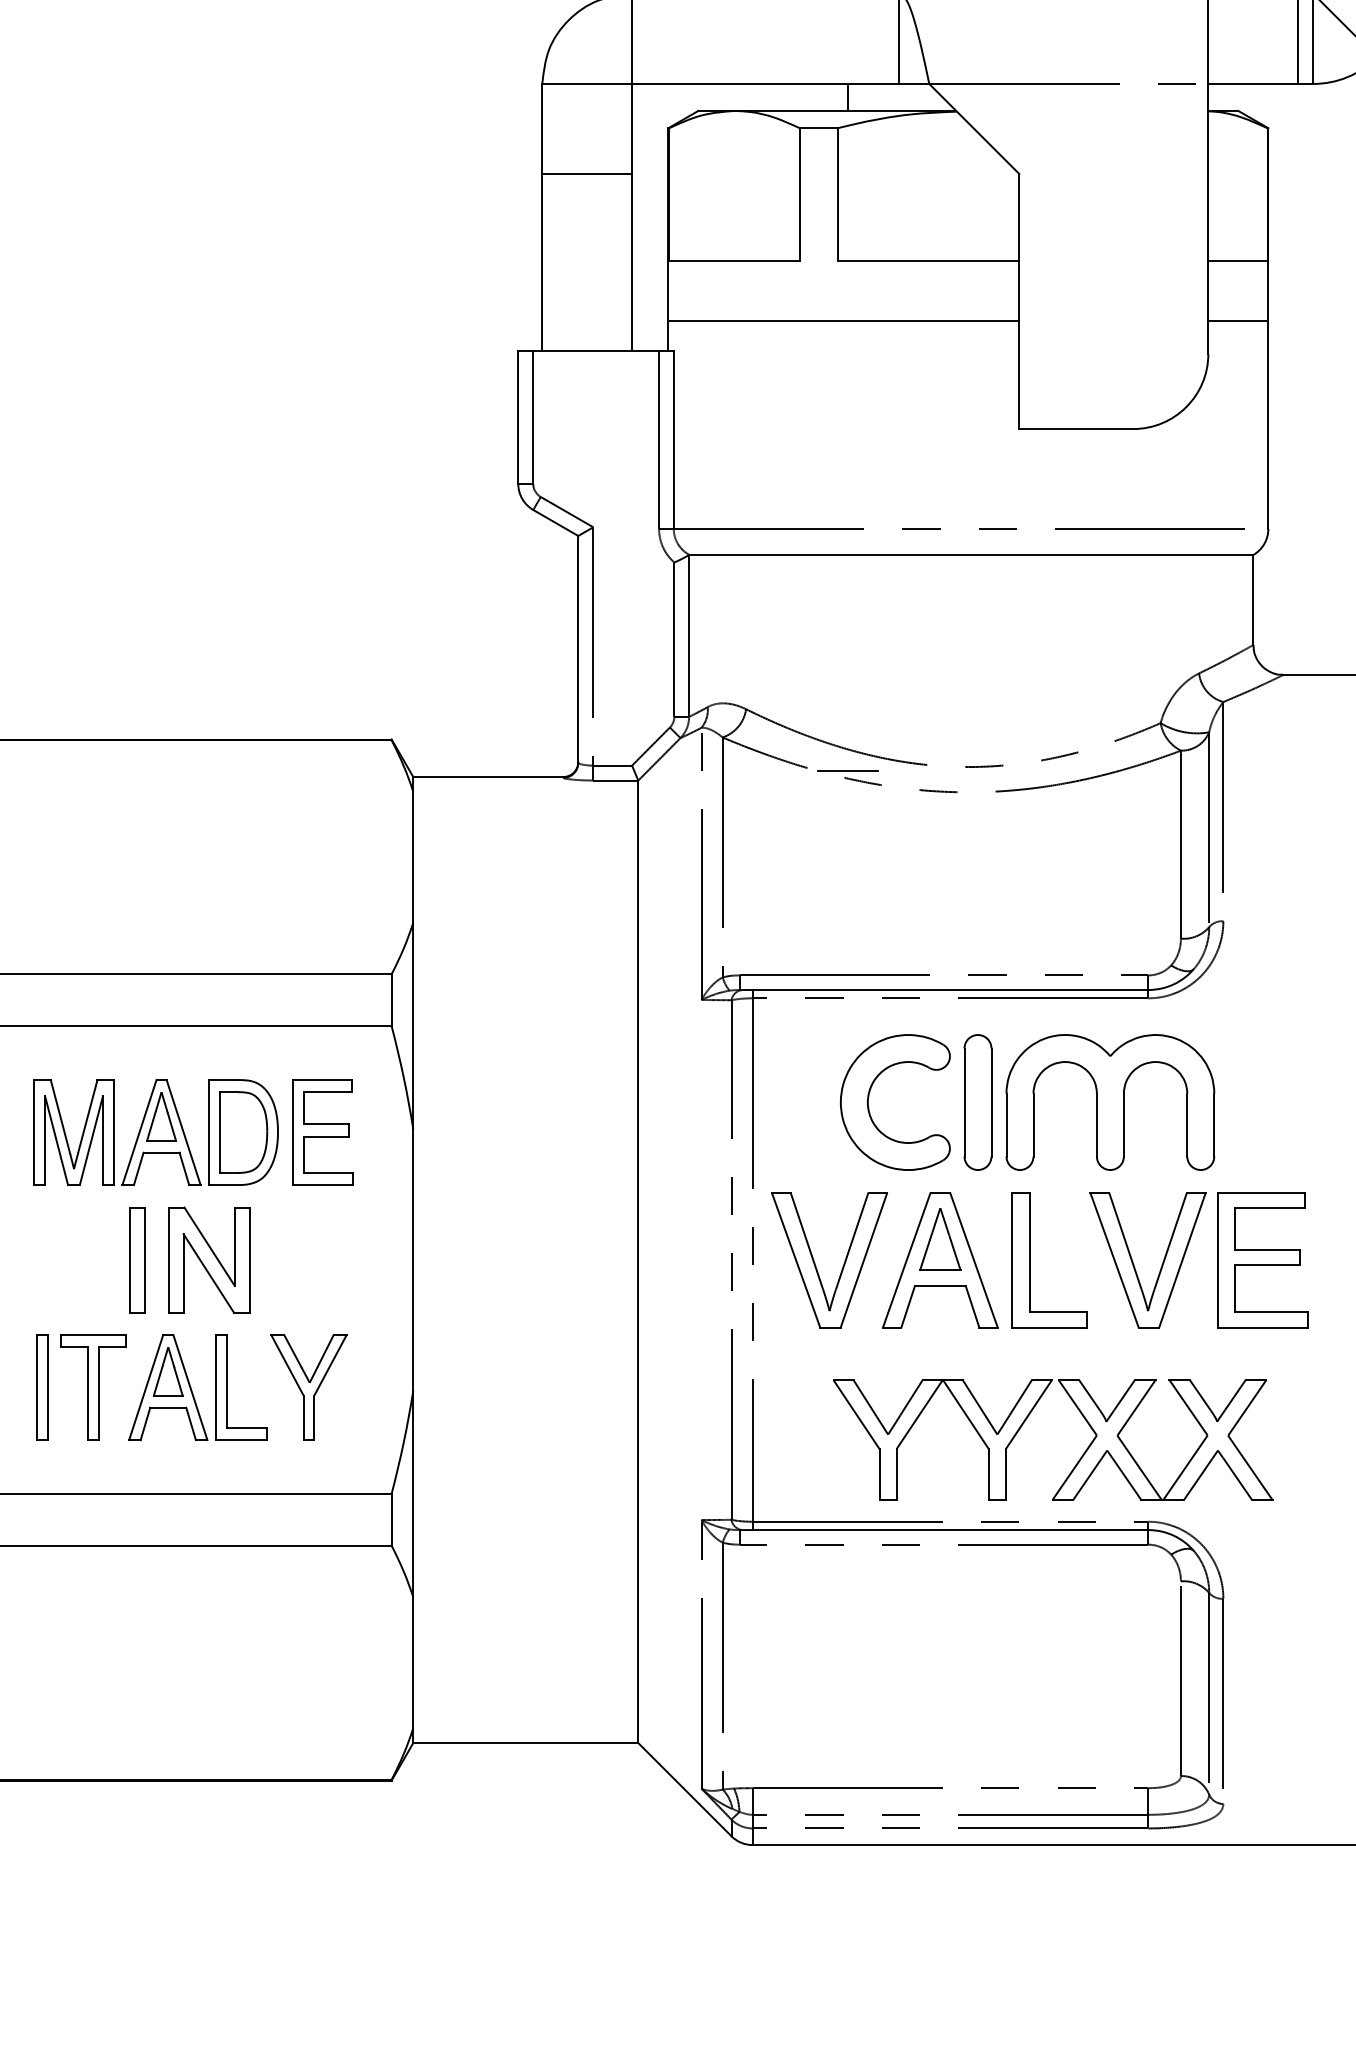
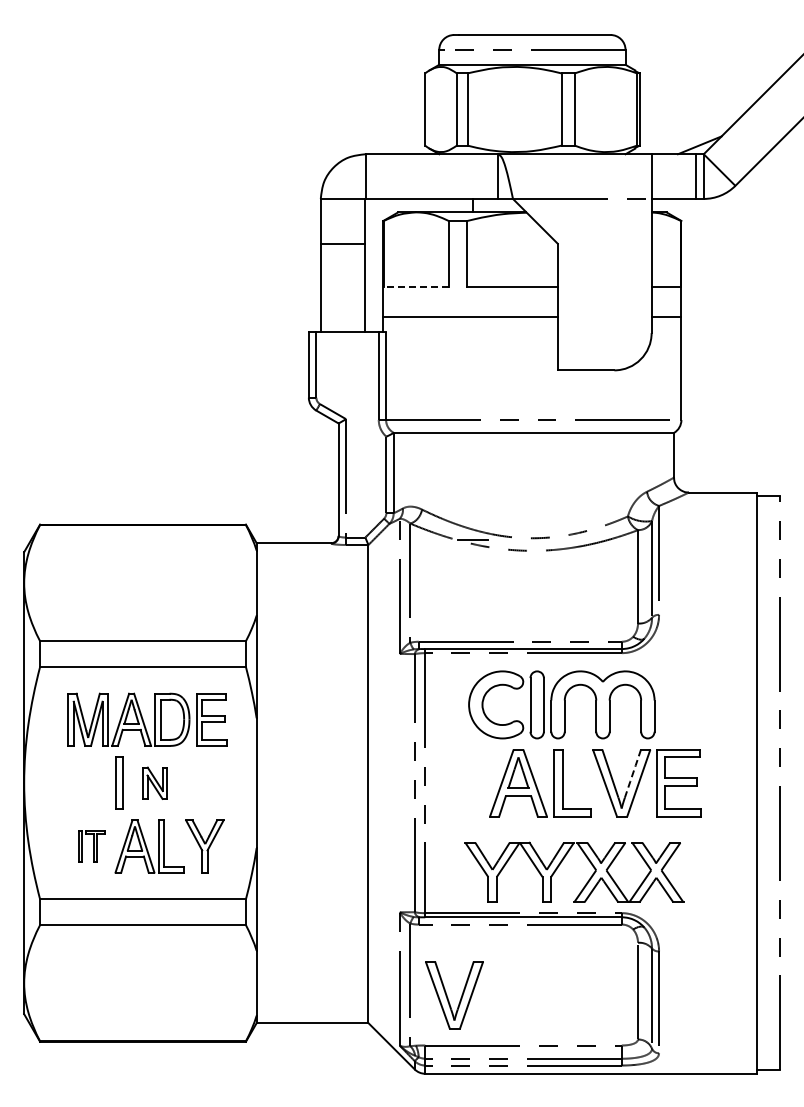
line: (732, 260) -> (415, 286), solid -> dashed
line: (1169, 1242) -> (632, 774), solid -> dashed
part: (207, 1260) -> (154, 783), size x0.6
part: (817, 1264) -> (448, 997), moved
part: (80, 1387) -> (91, 846), size x0.6

